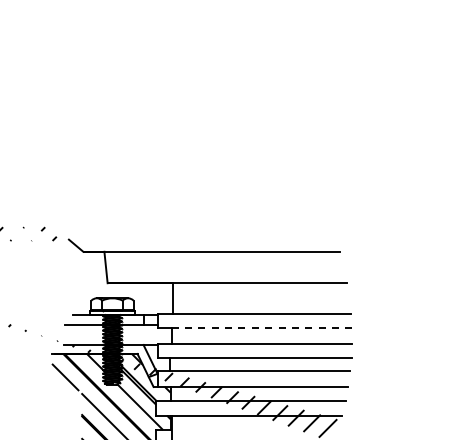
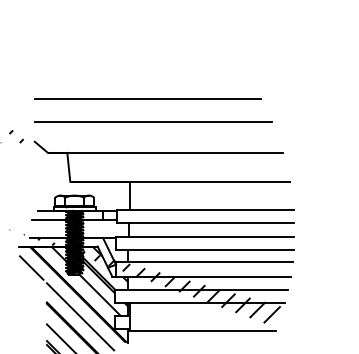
line: (191, 192) -> (147, 98), added
line: (197, 218) -> (152, 122), added
line: (262, 328) -> (212, 223), dashed -> solid

